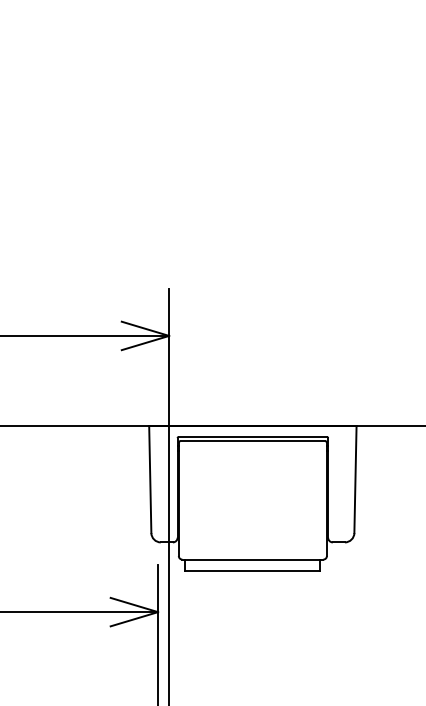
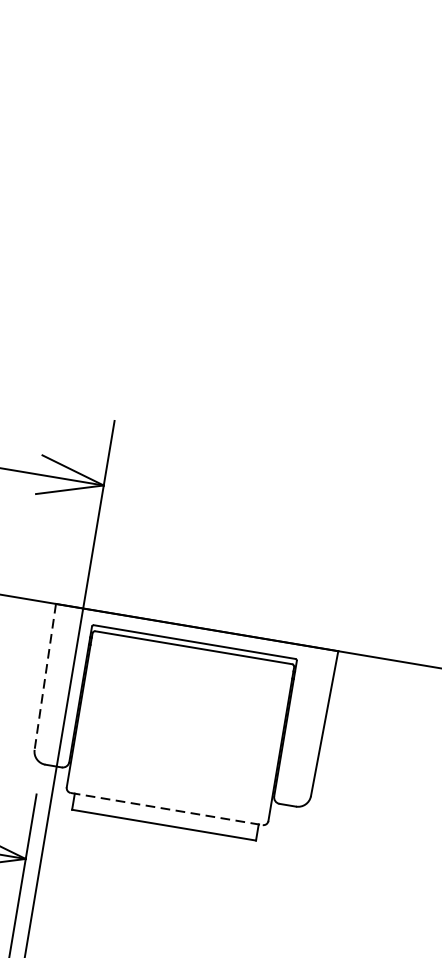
line: (150, 480) -> (45, 678), solid -> dashed
line: (252, 559) -> (166, 808), solid -> dashed

